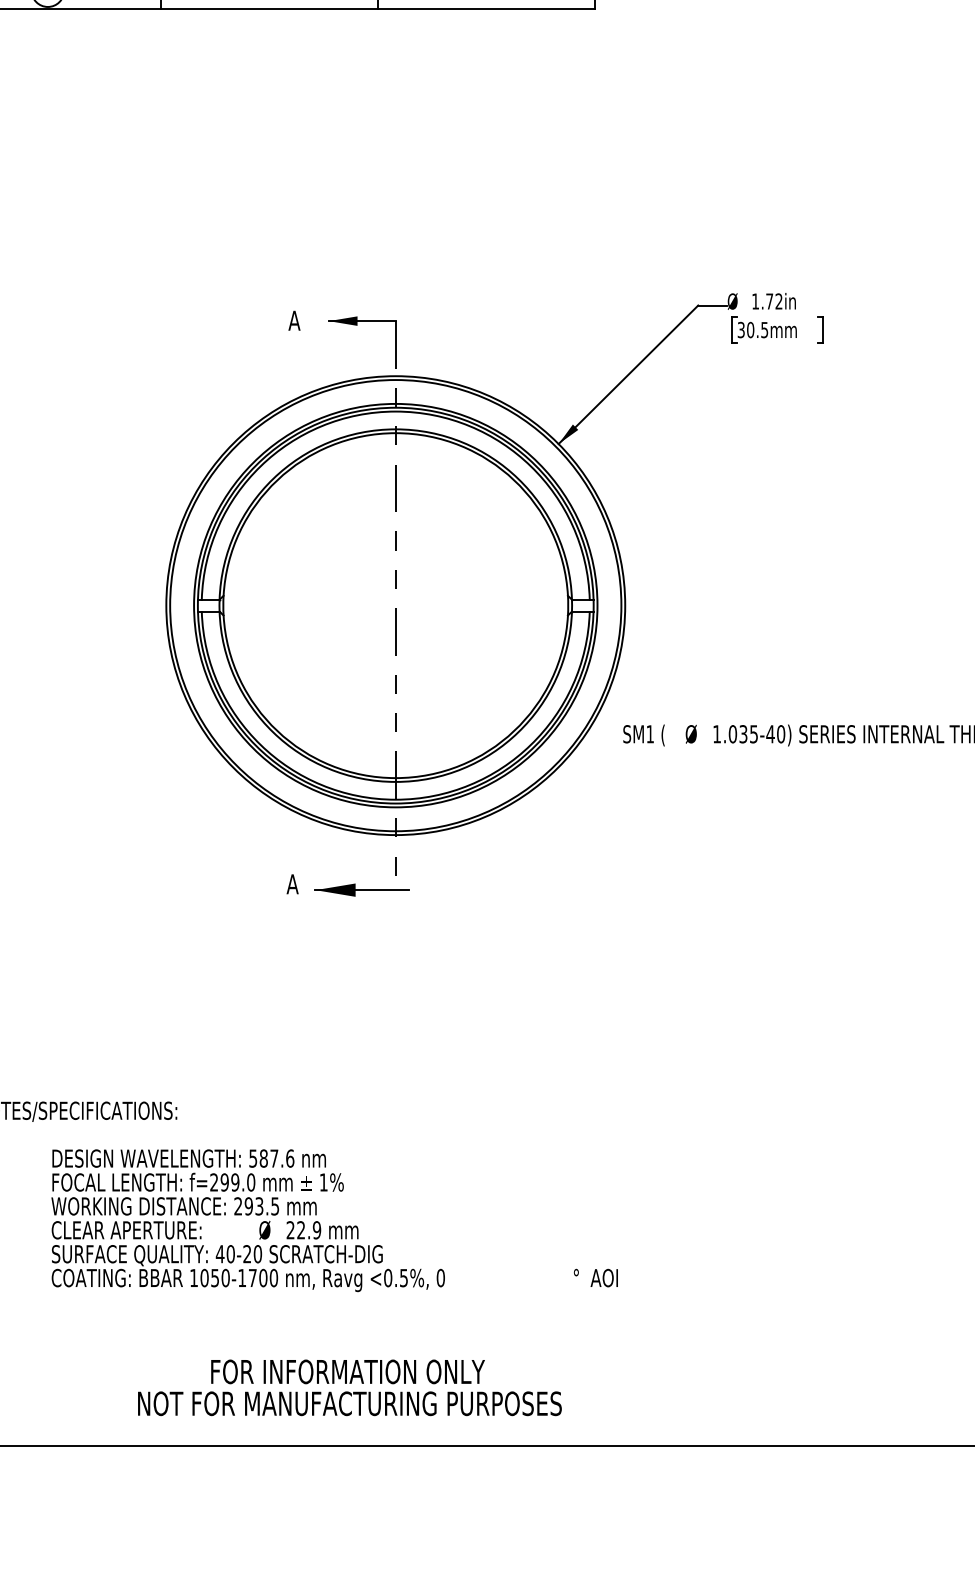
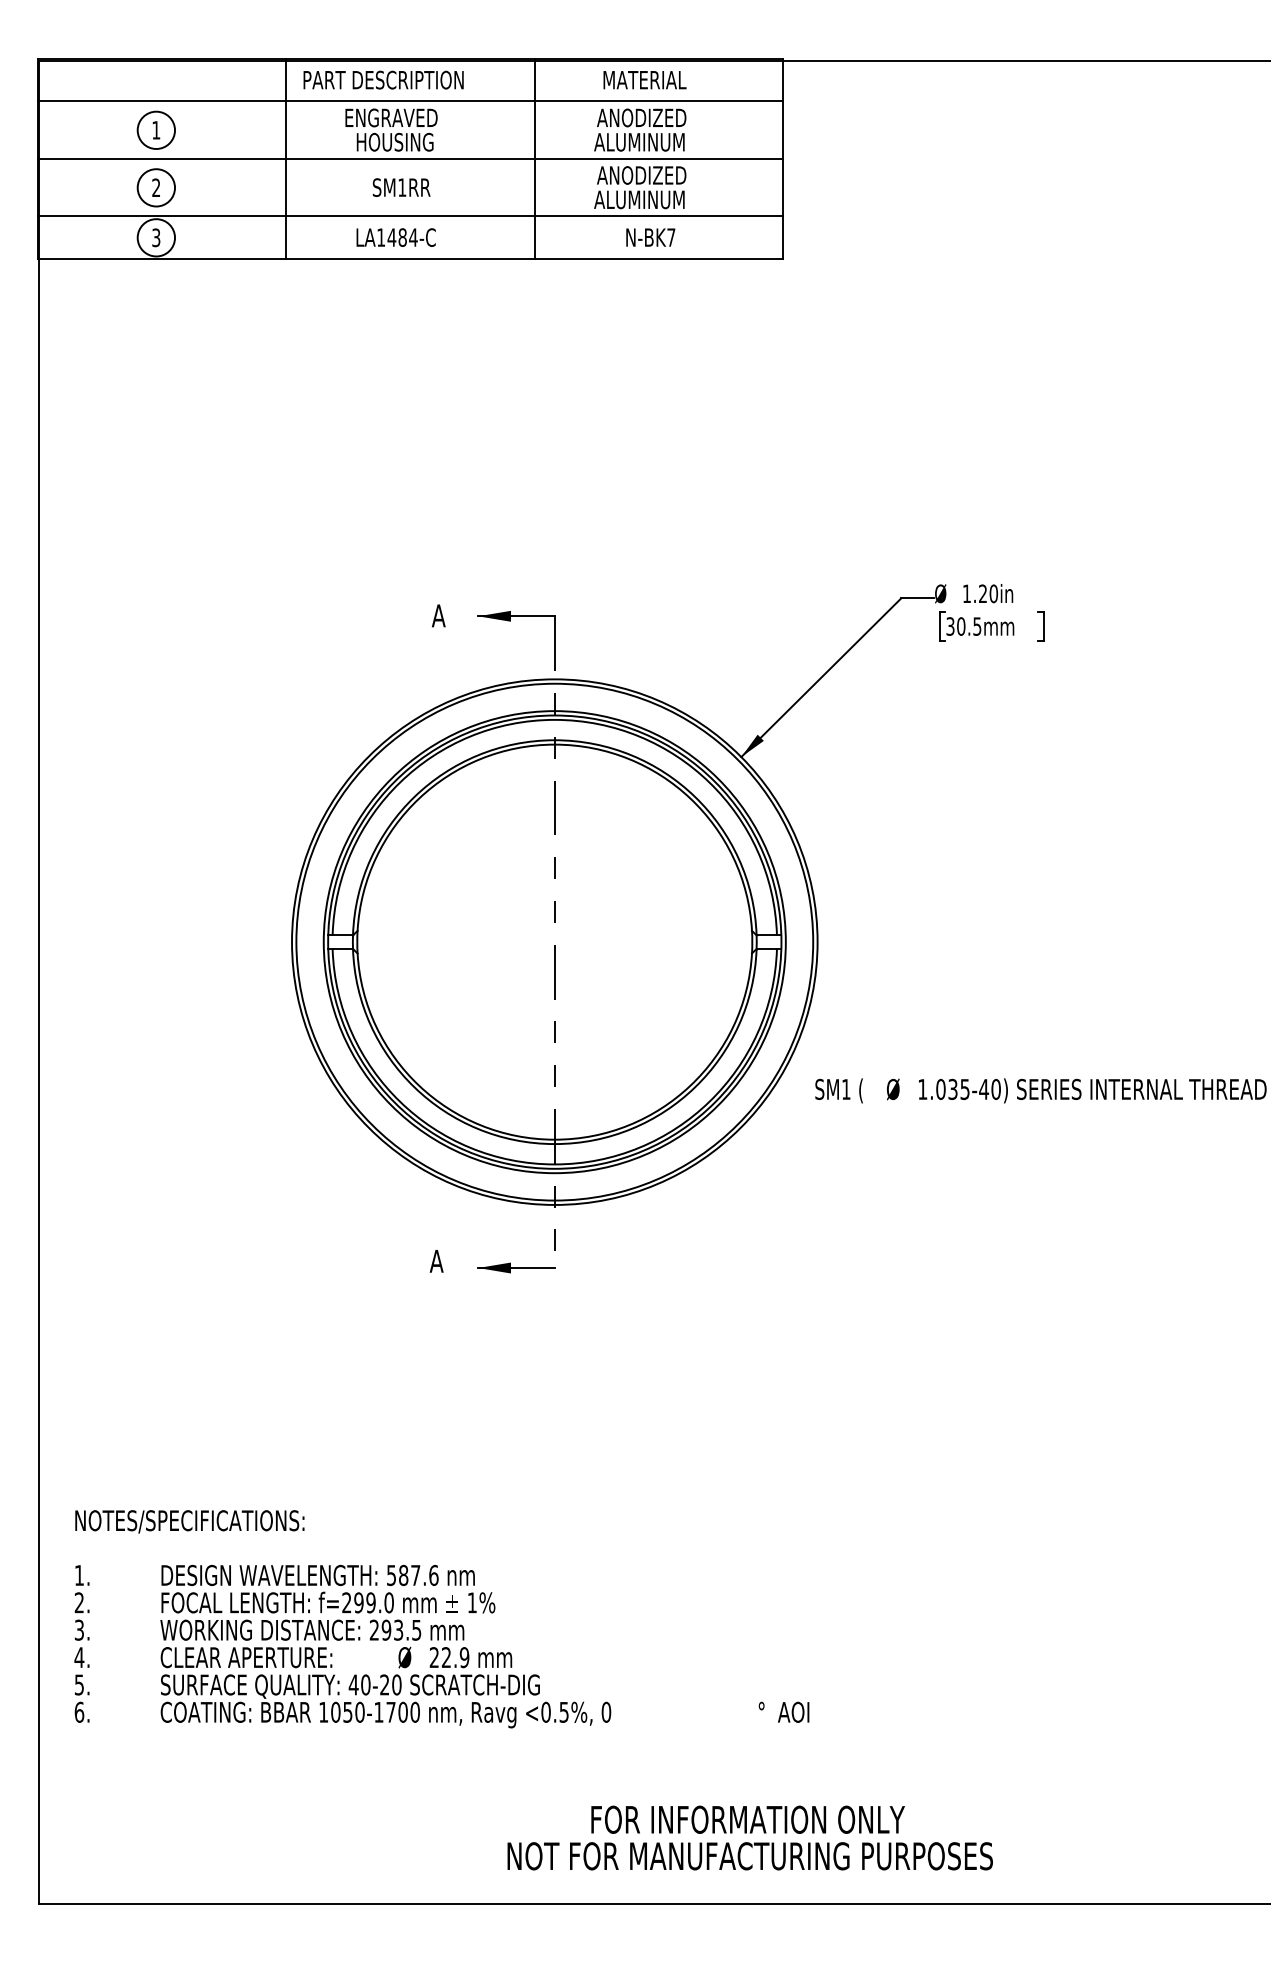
text: (774, 301) -> (988, 593), 1.72in -> 1.20in
part: (362, 889) -> (516, 1267), size x0.71
text: (349, 1387) -> (749, 1837), moved

